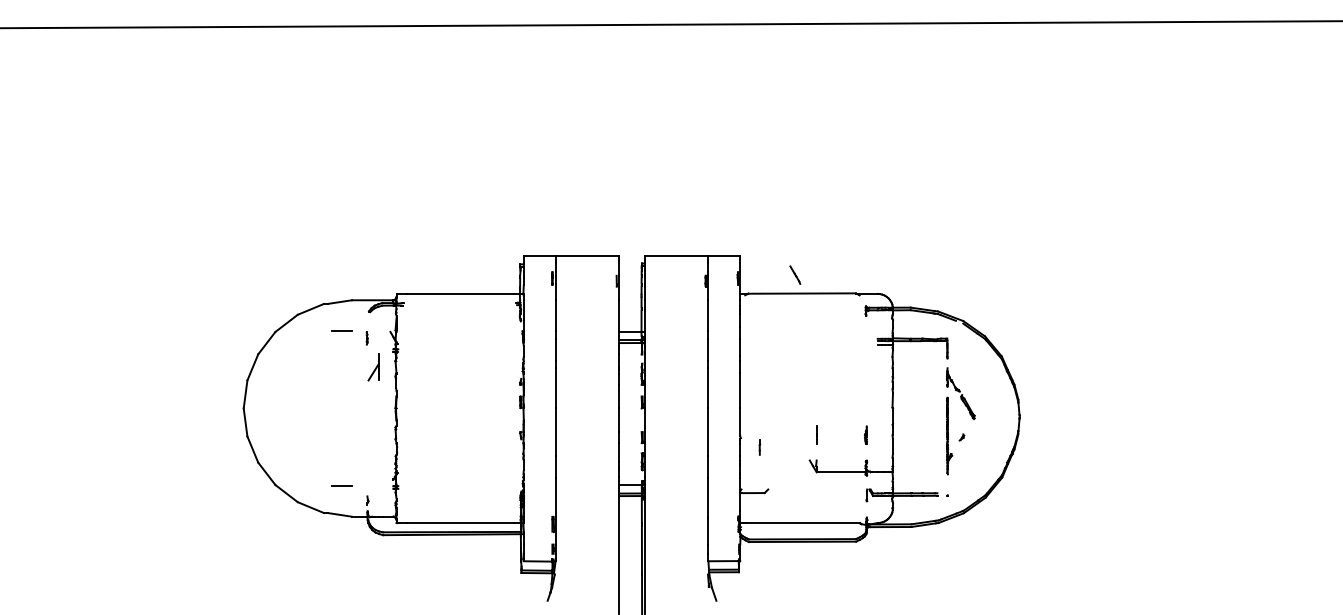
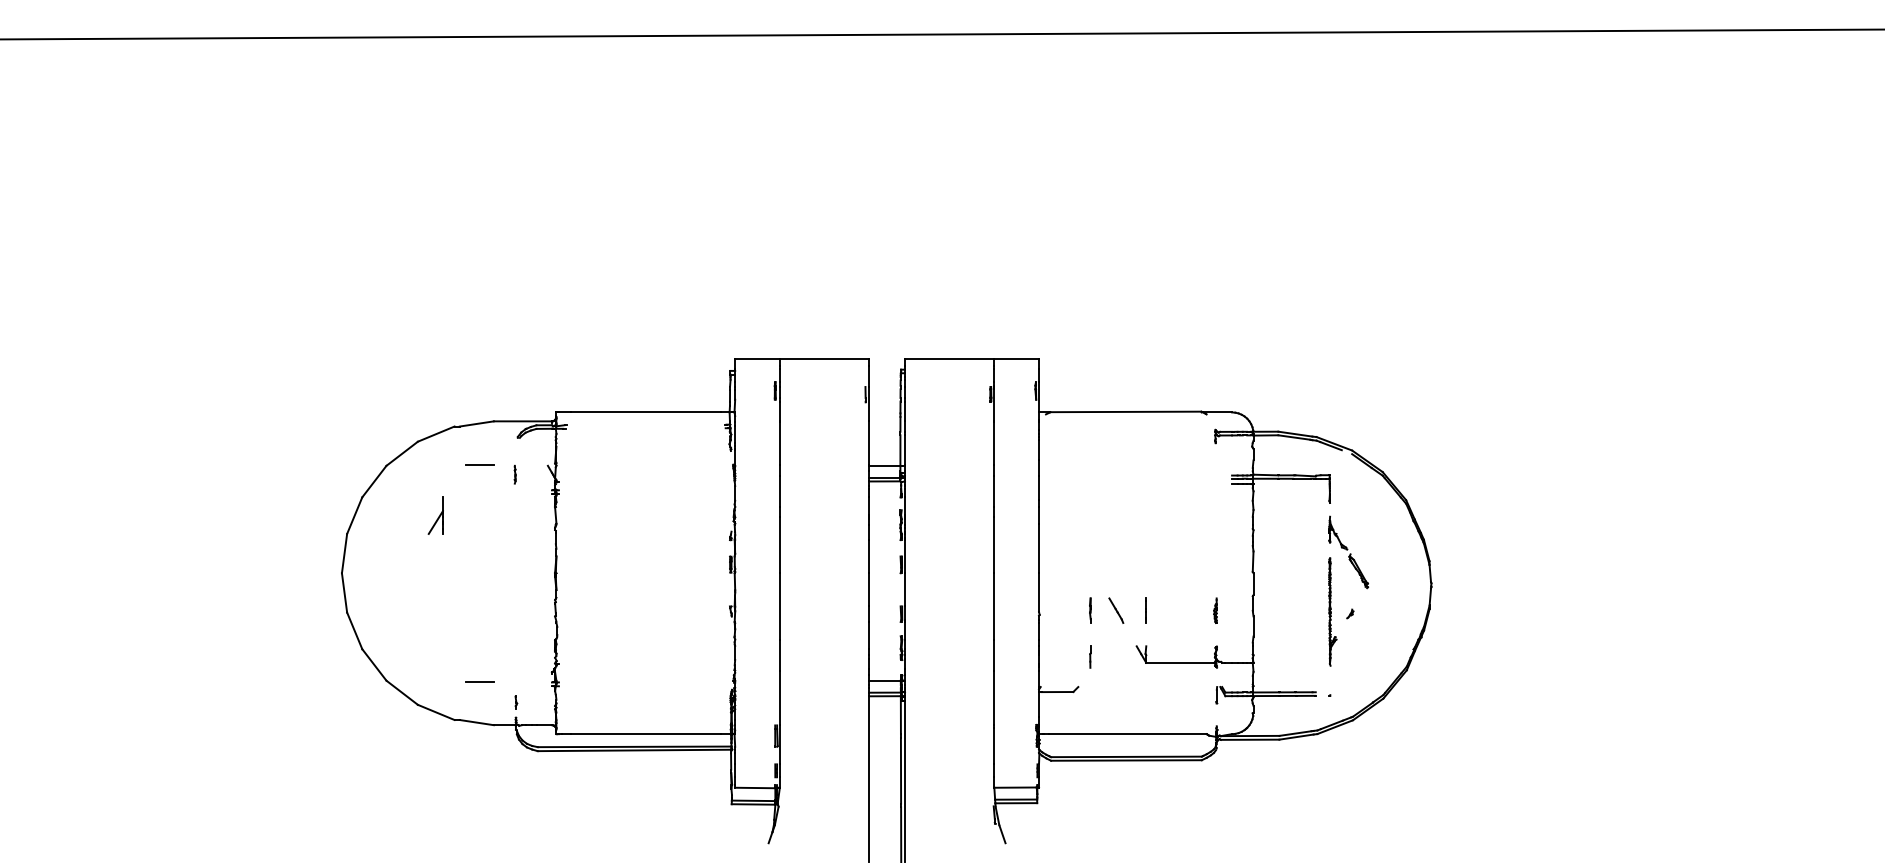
line: (795, 274) -> (1116, 609), moved
part: (373, 367) -> (435, 515), moved
line: (776, 434) -> (1089, 609), added
line: (759, 447) -> (1089, 657), moved

